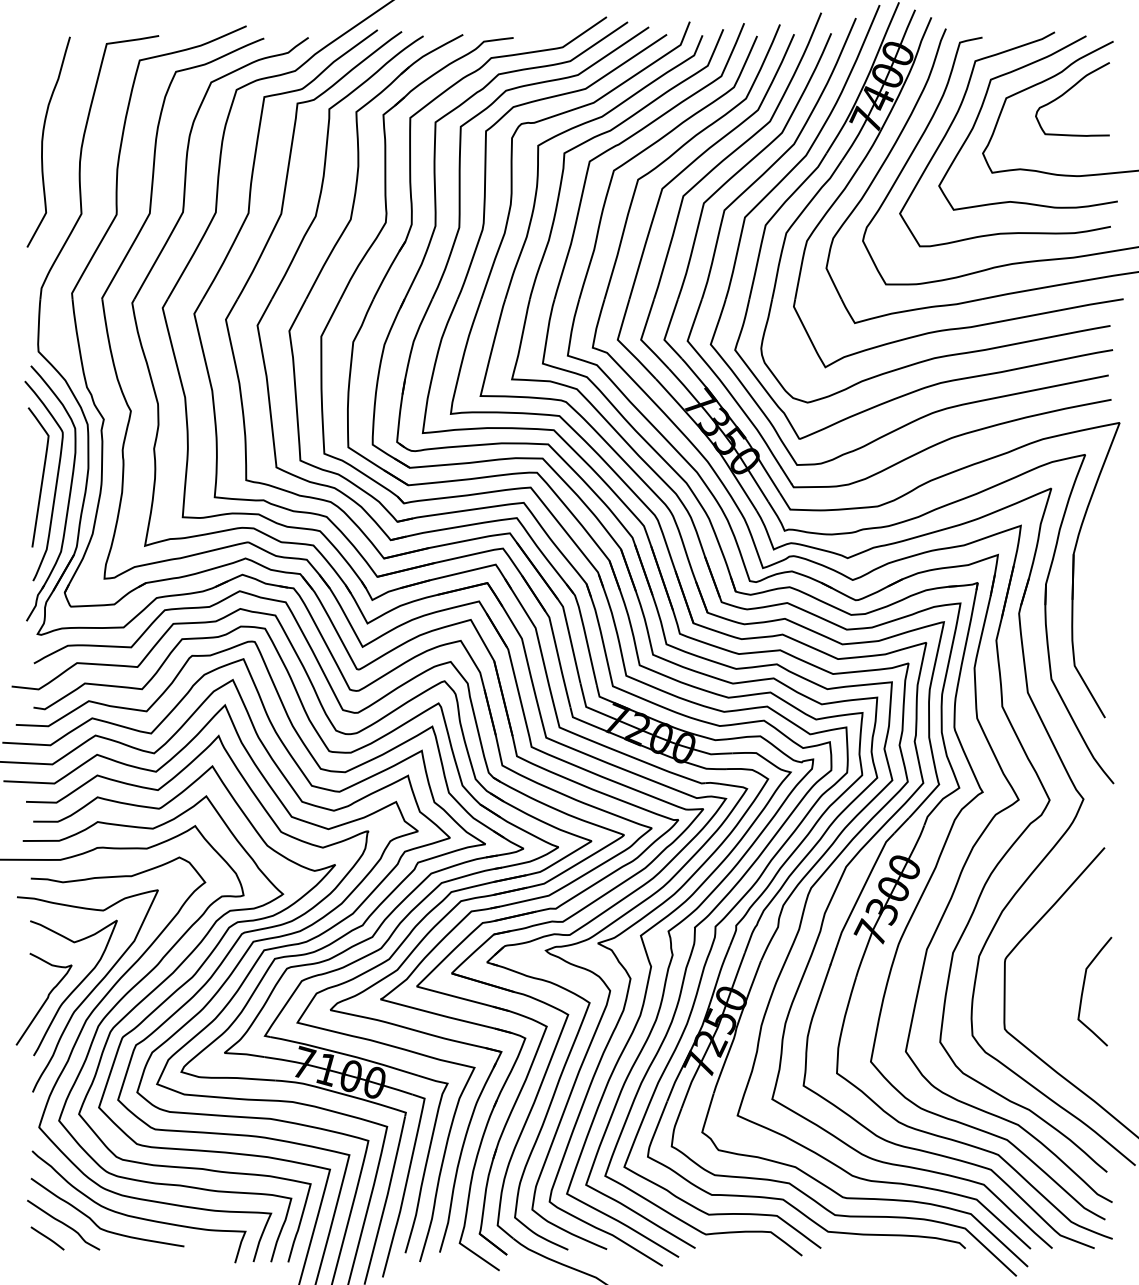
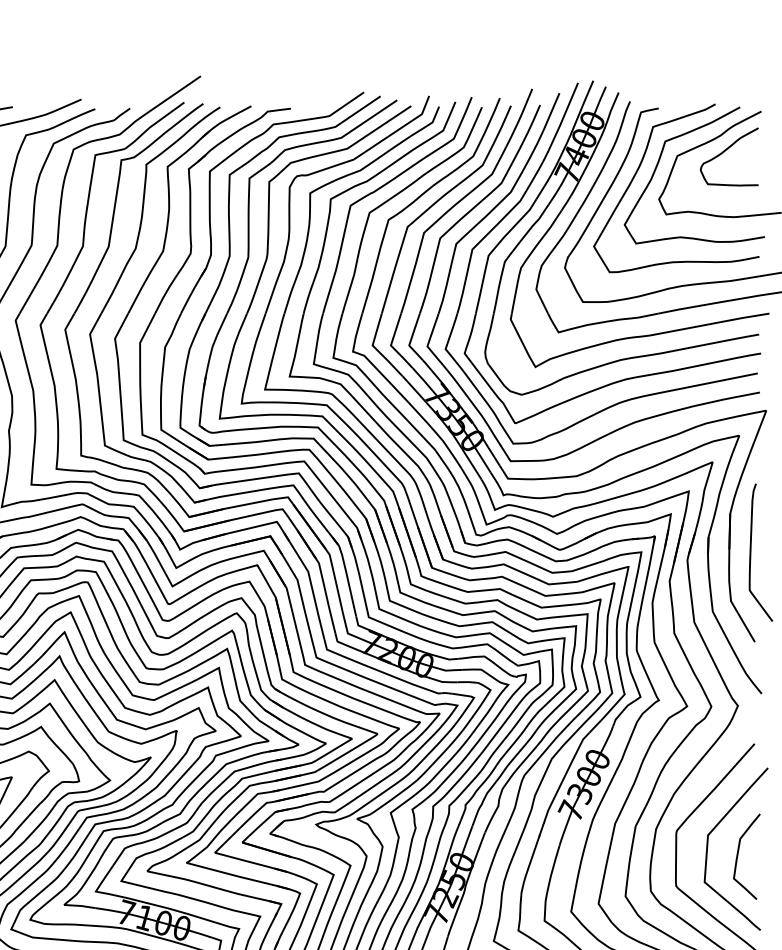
curve: (1100, 603) -> (751, 552), added
curve: (1045, 980) -> (708, 848), added

